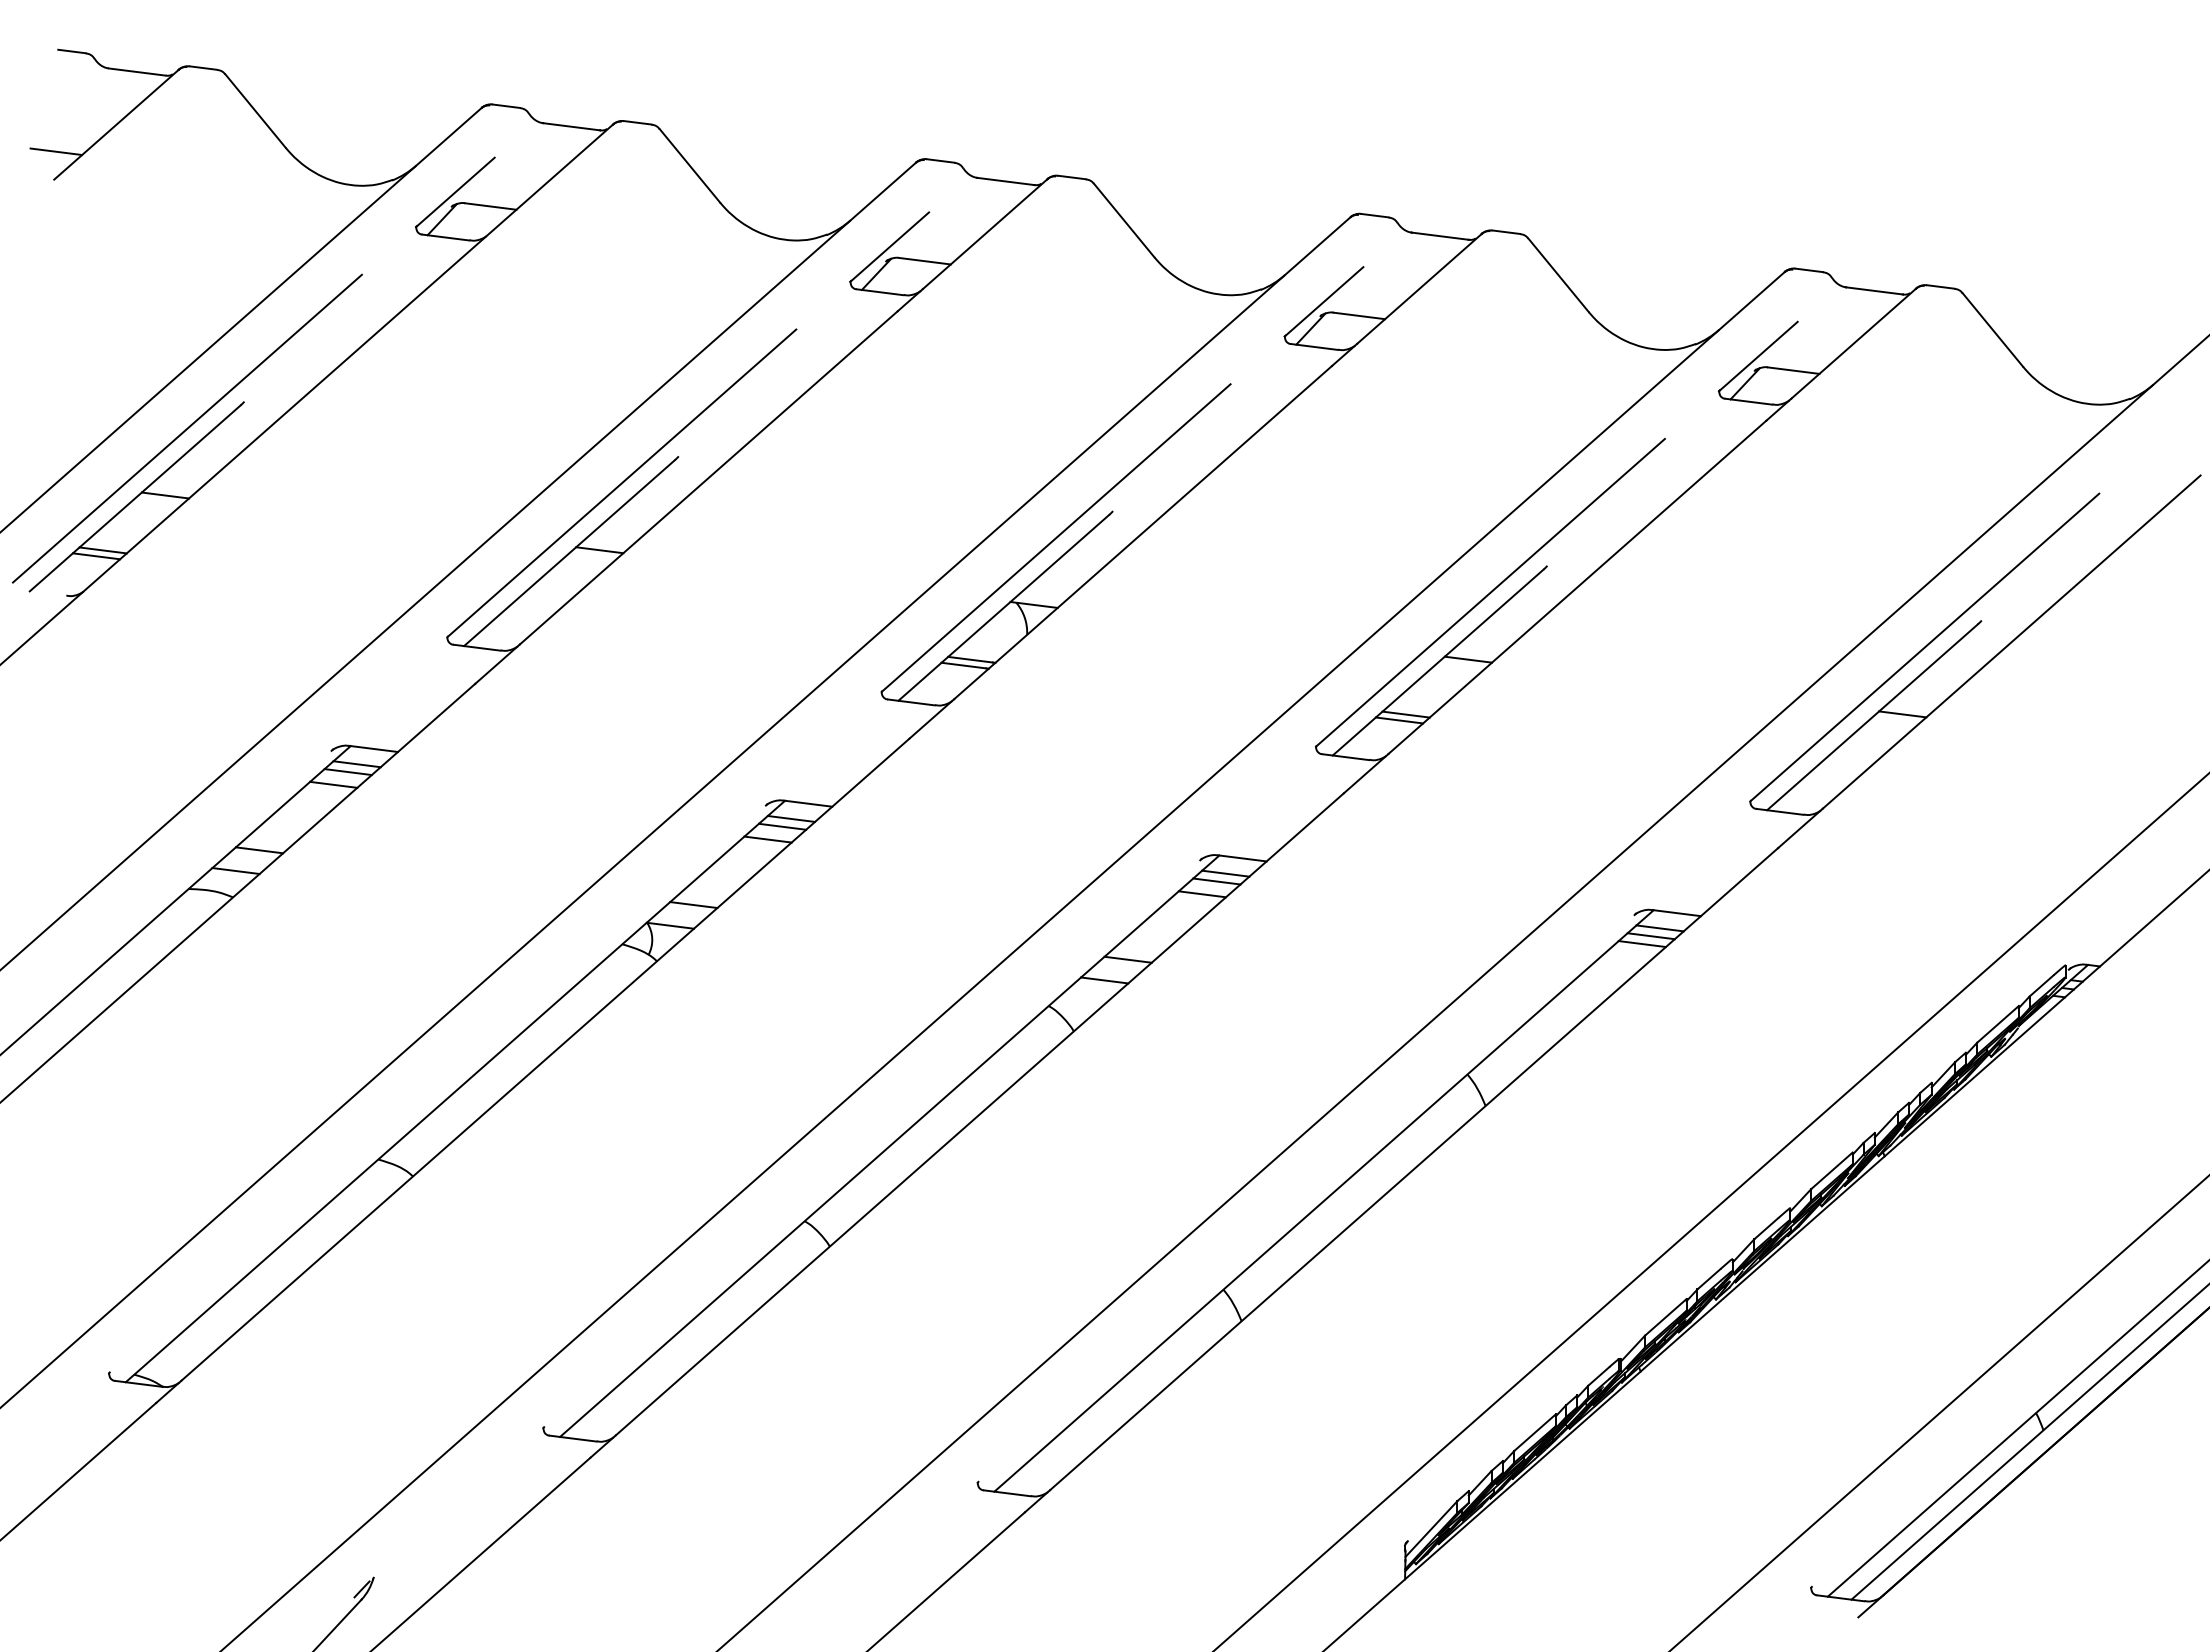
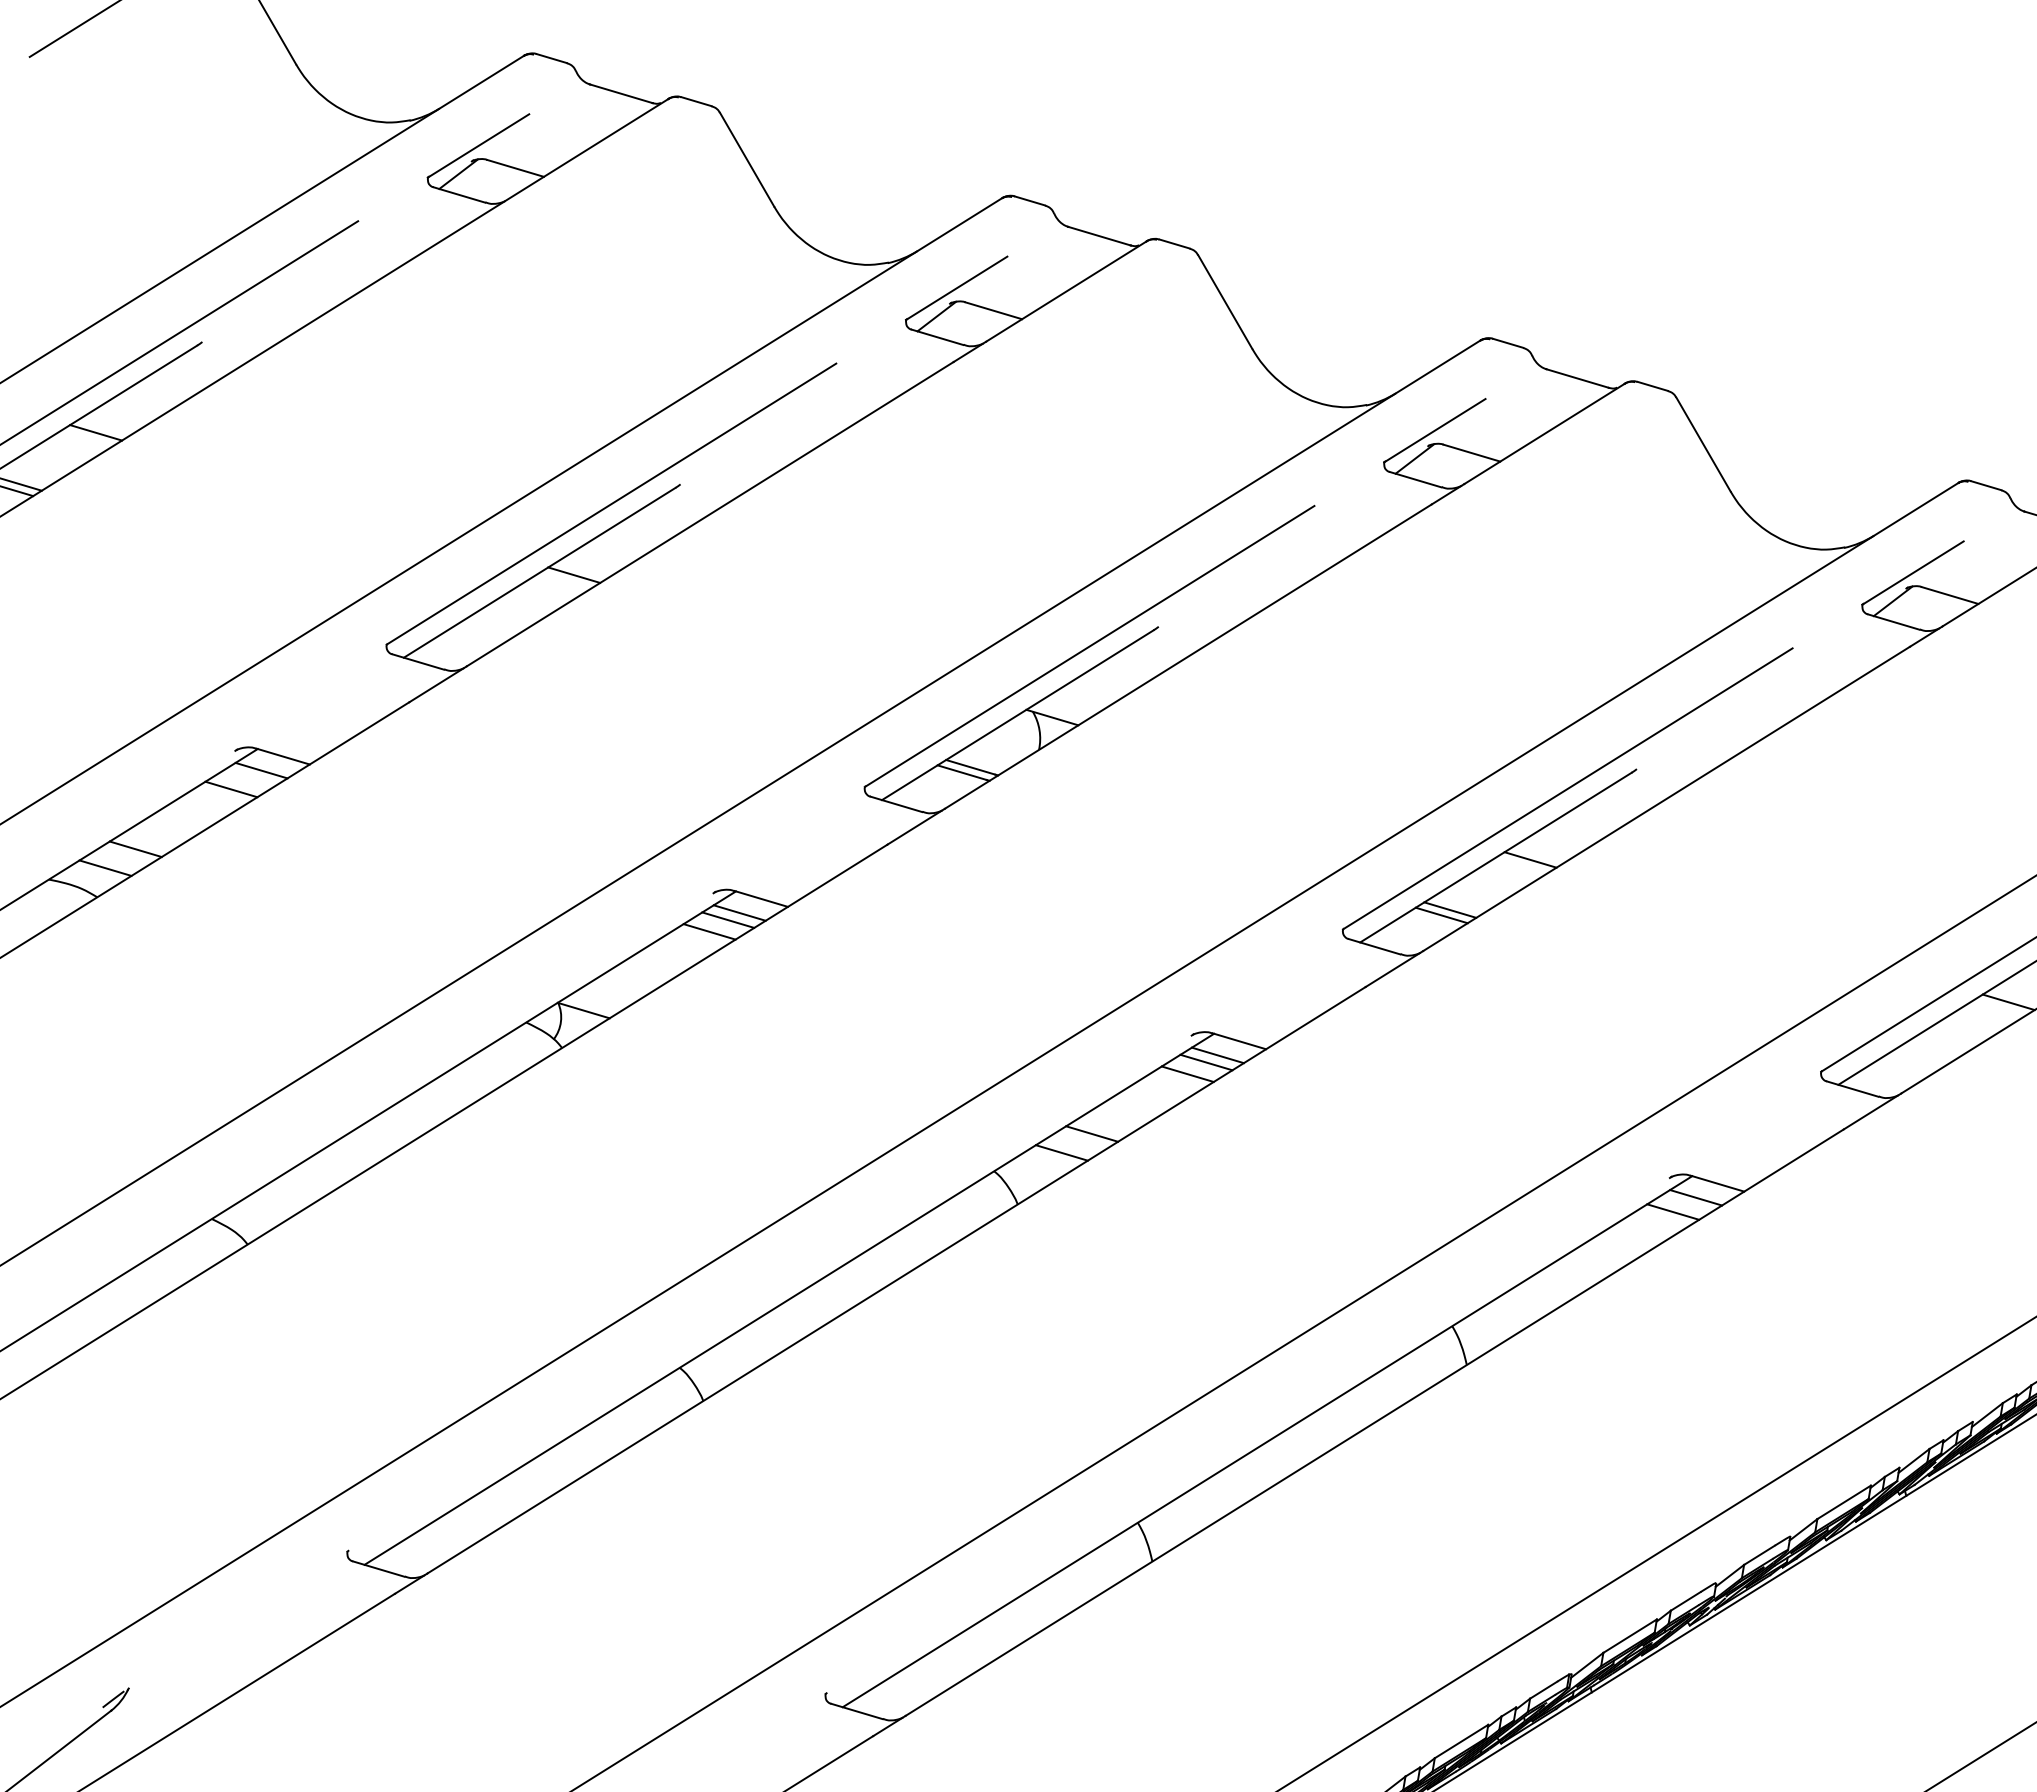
line: (56, 151) -> (37, 25), removed
line: (347, 772) -> (249, 778), removed
line: (693, 905) -> (613, 992), removed
line: (1650, 936) -> (1683, 1205), removed

